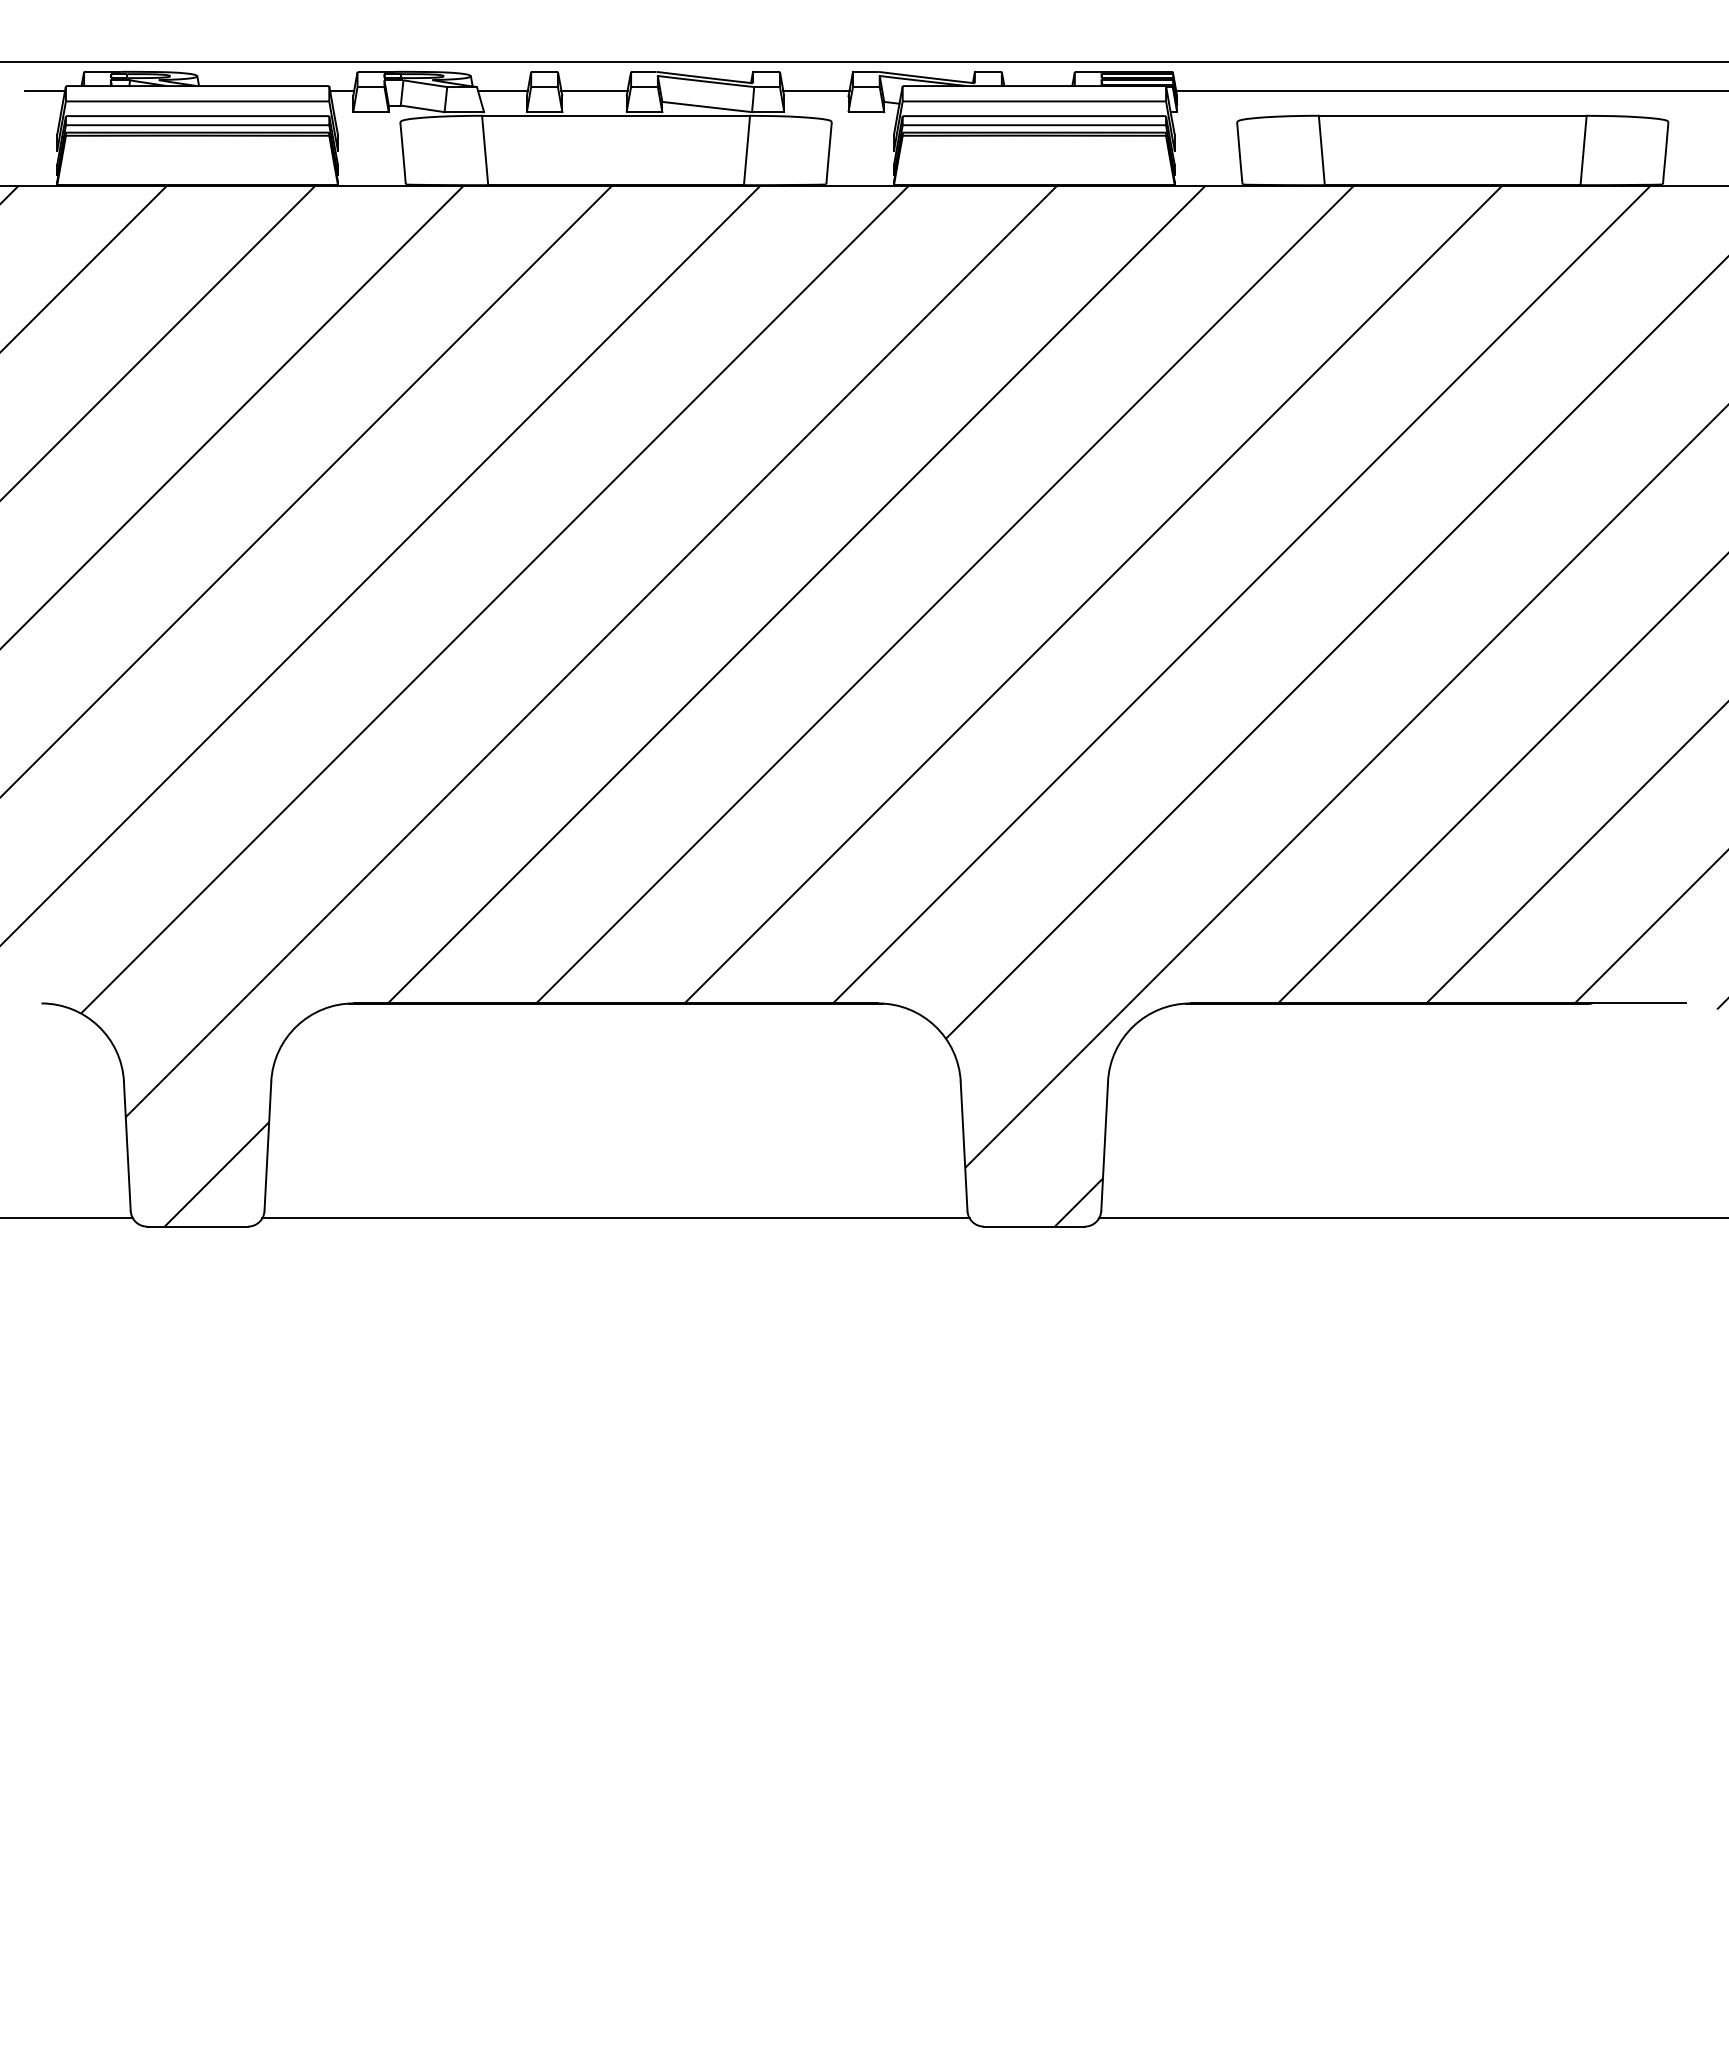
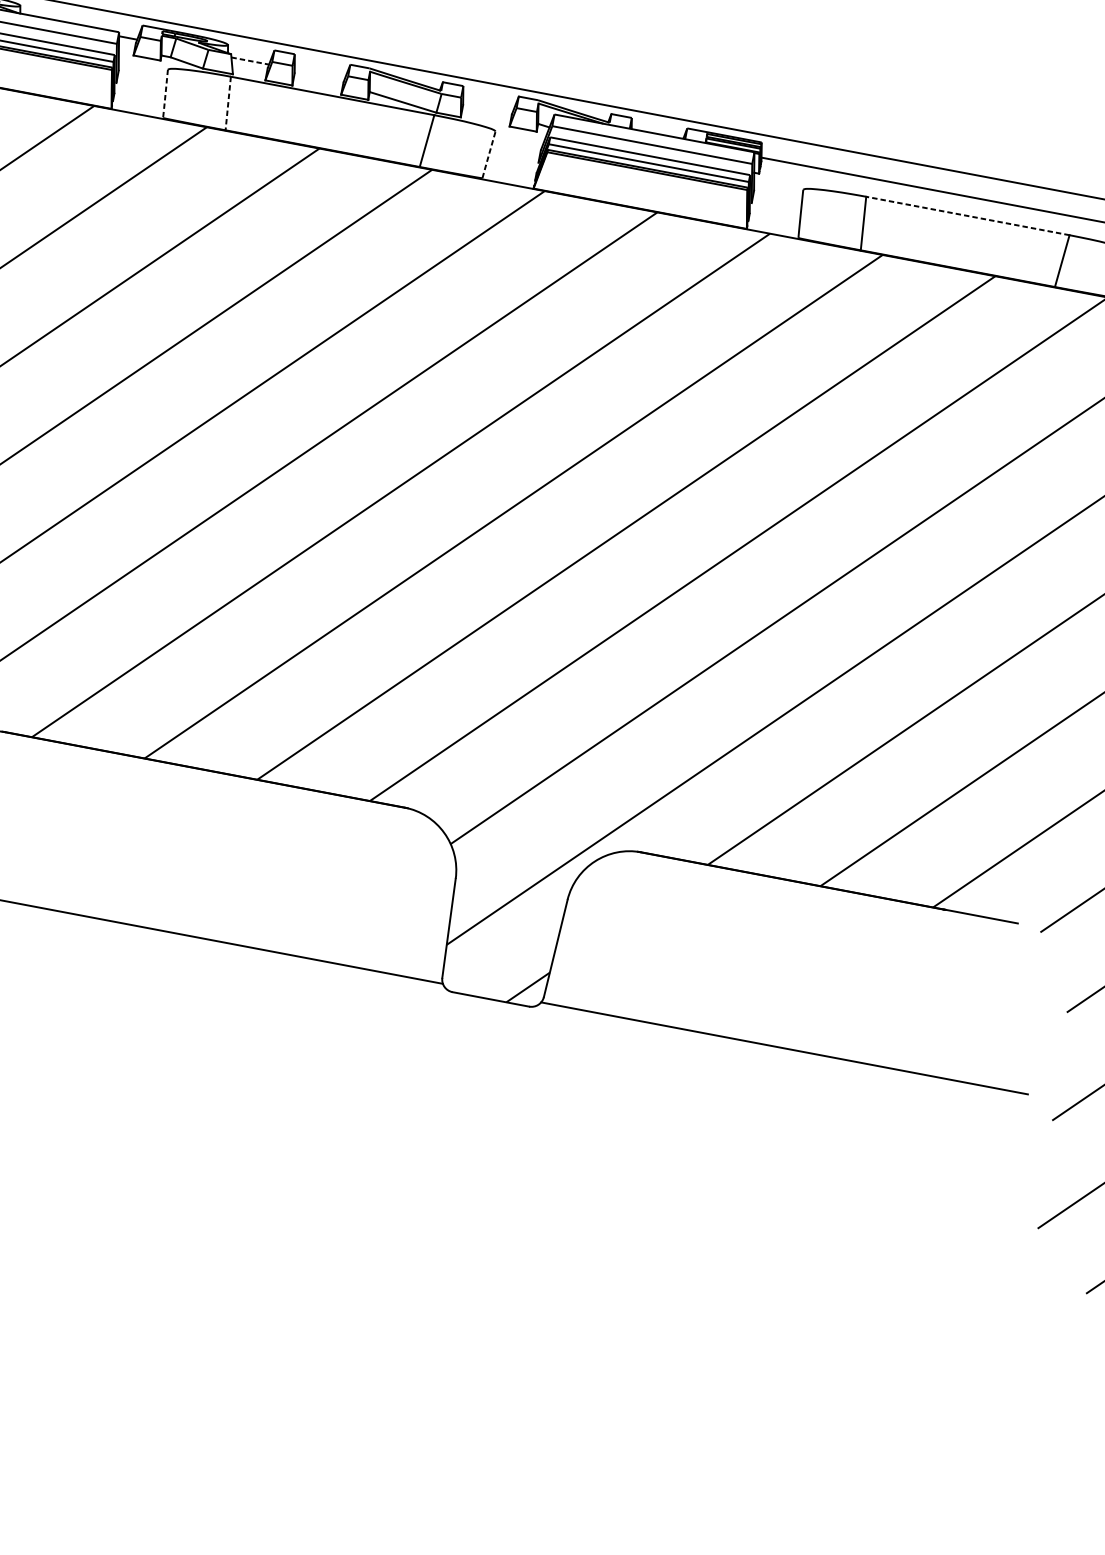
line: (502, 91) -> (249, 61), solid -> dashed
line: (594, 91) -> (319, 74), removed
line: (816, 91) -> (488, 106), removed
line: (1452, 115) -> (967, 215), solid -> dashed
line: (485, 150) -> (228, 103), solid -> dashed
line: (403, 153) -> (165, 94), solid -> dashed
line: (829, 153) -> (489, 155), solid -> dashed

